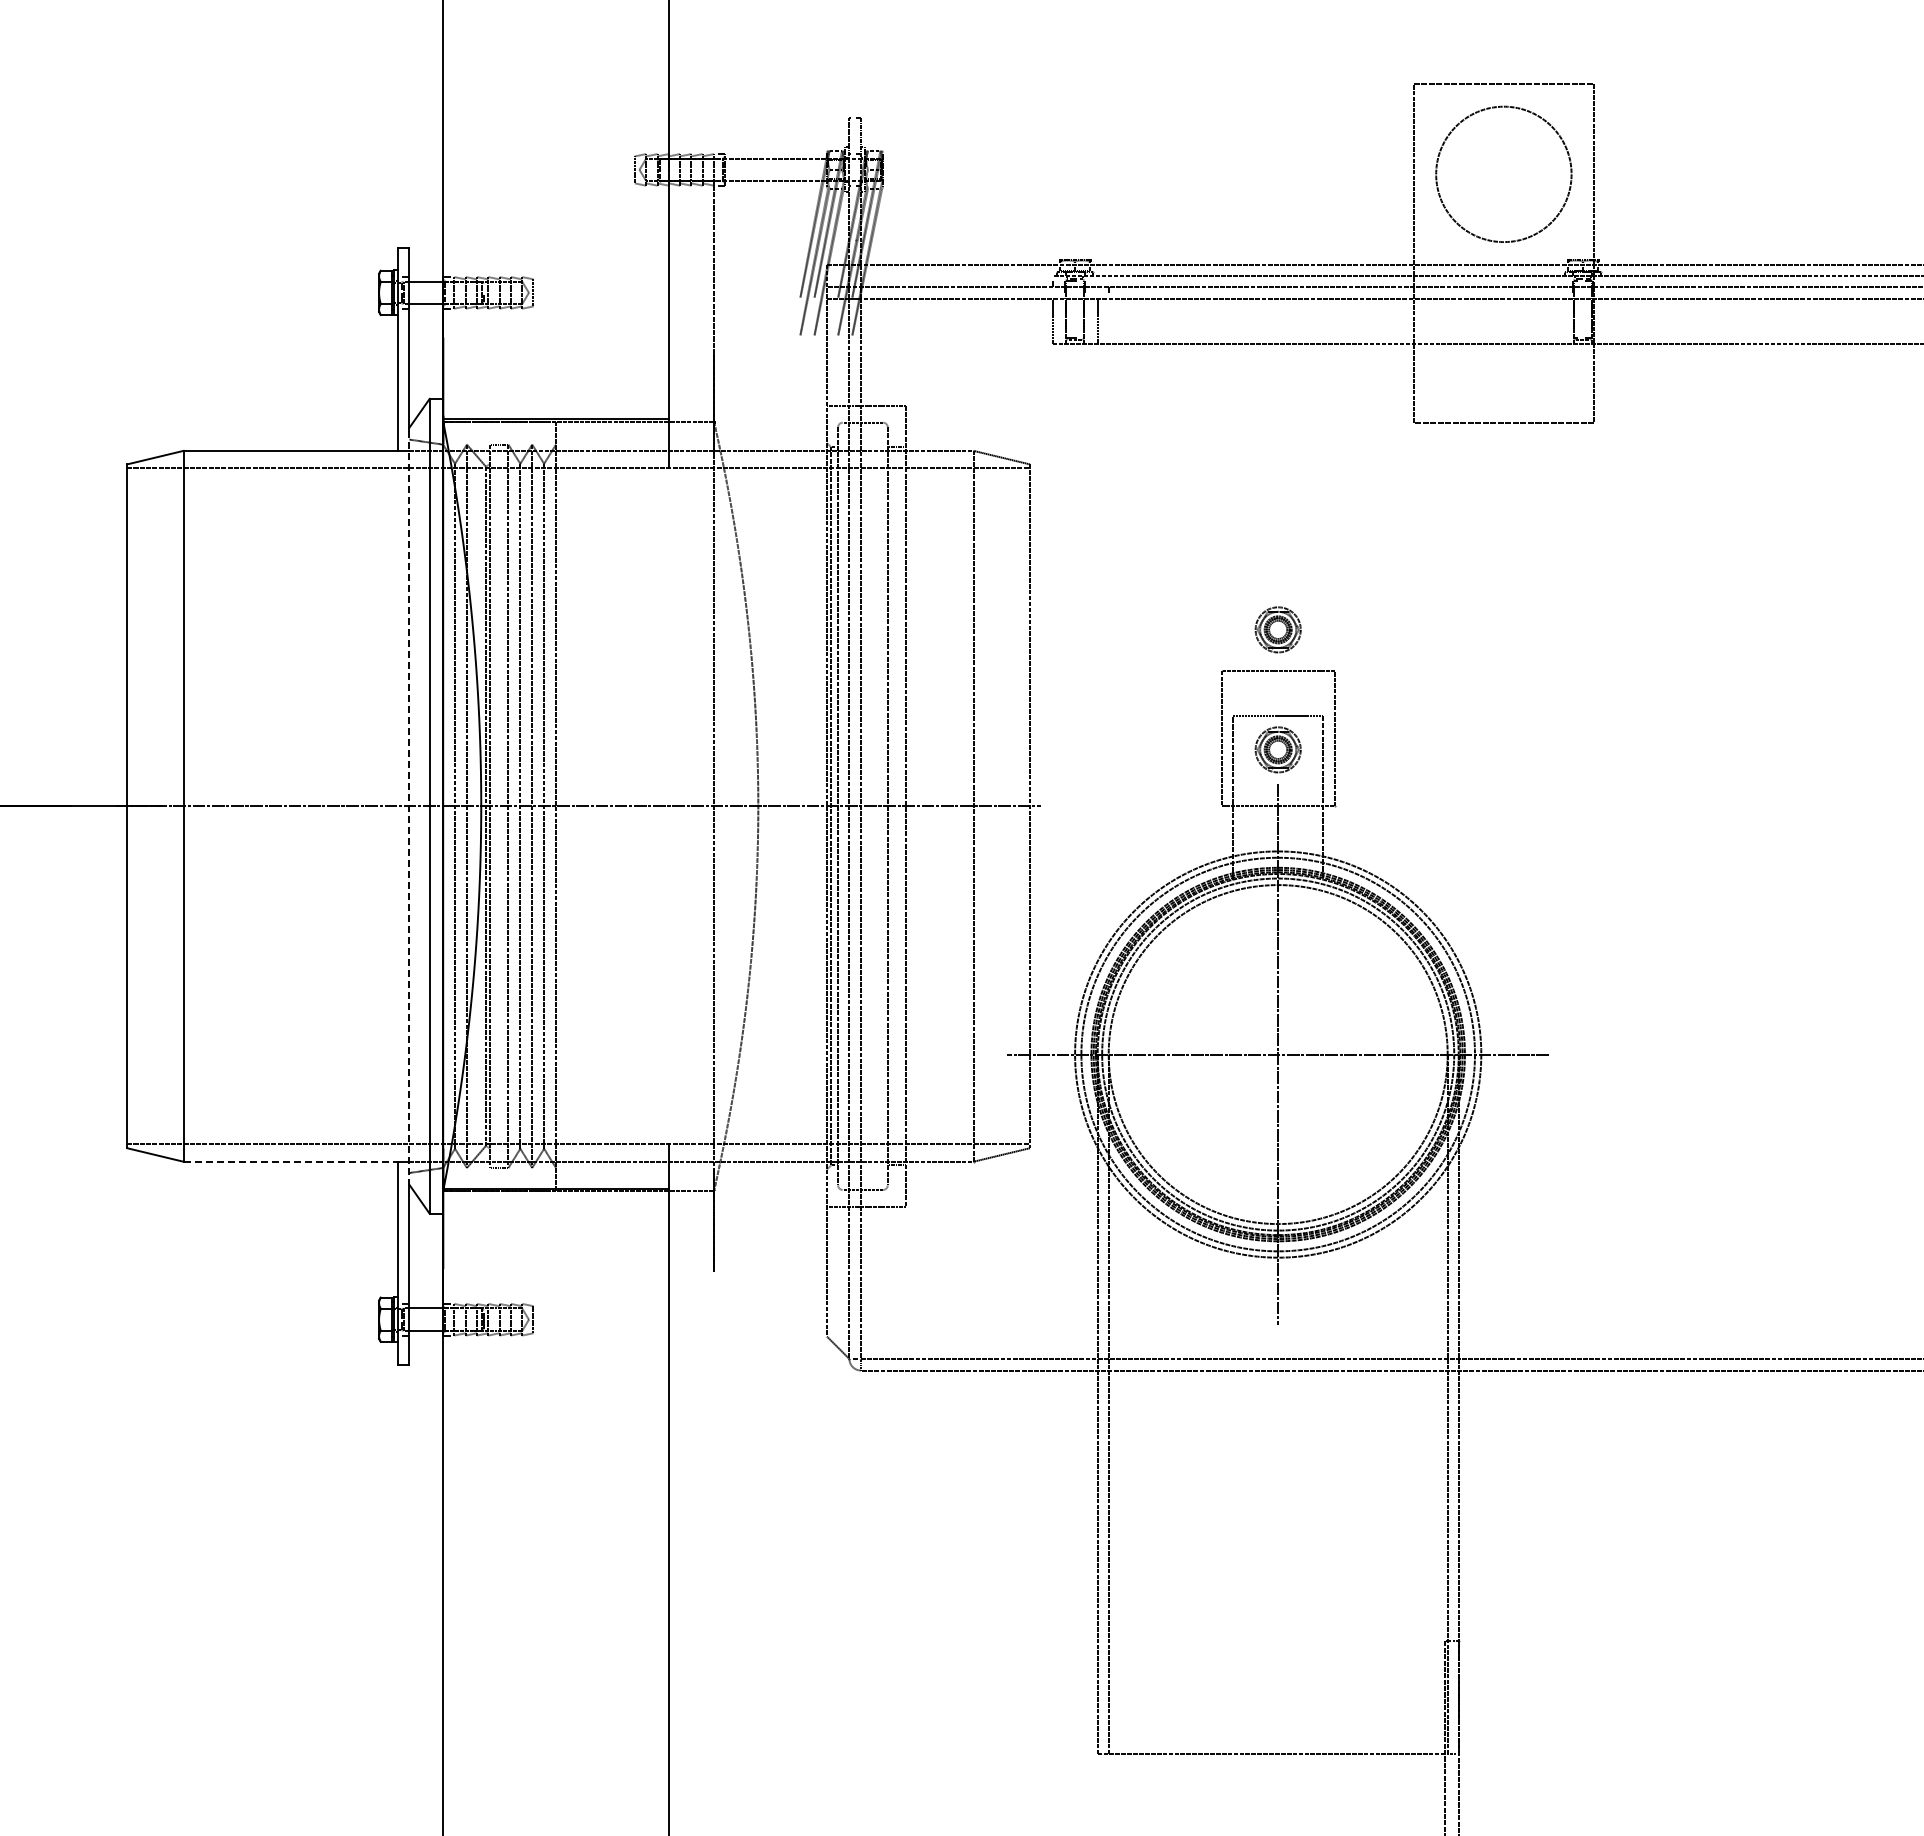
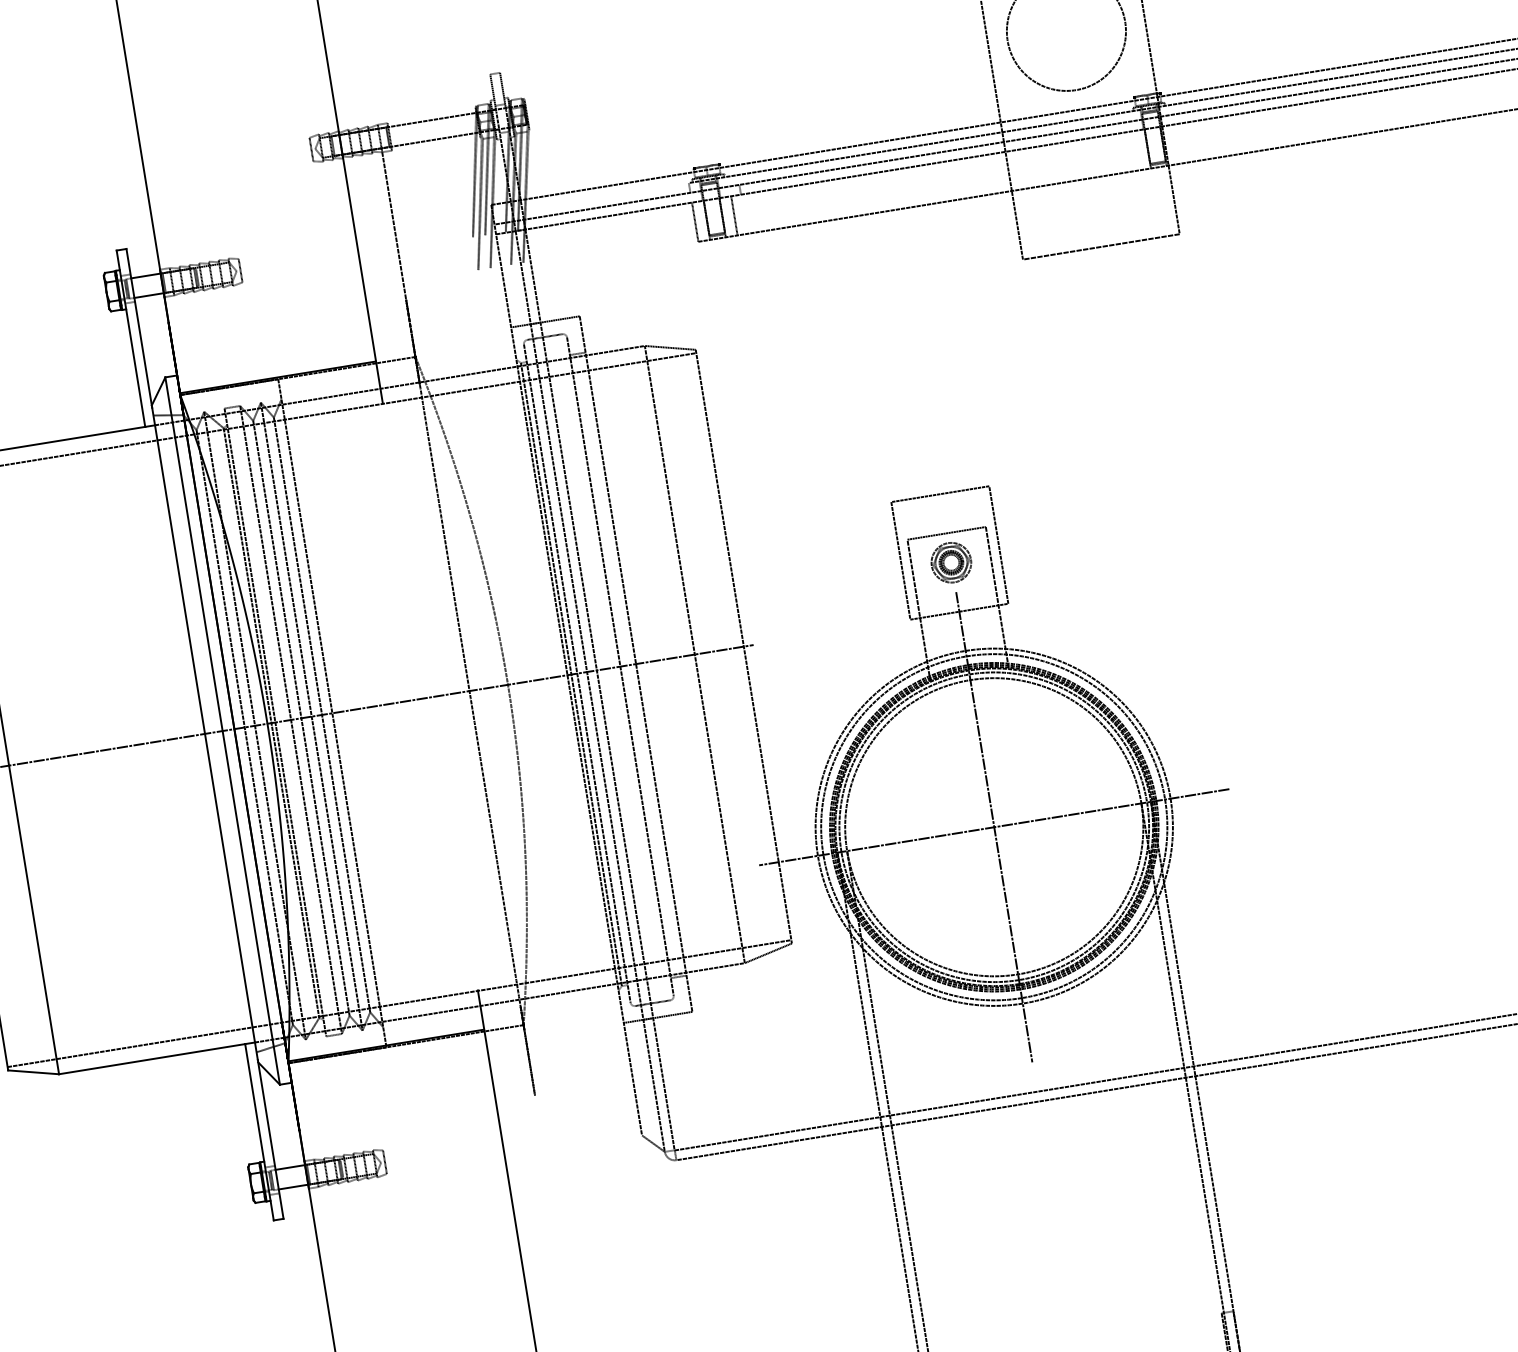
part: (1277, 629) -> (933, 458), removed
line: (409, 806) -> (205, 734), dashed -> solid
line: (291, 1161) -> (152, 1058), dashed -> solid

